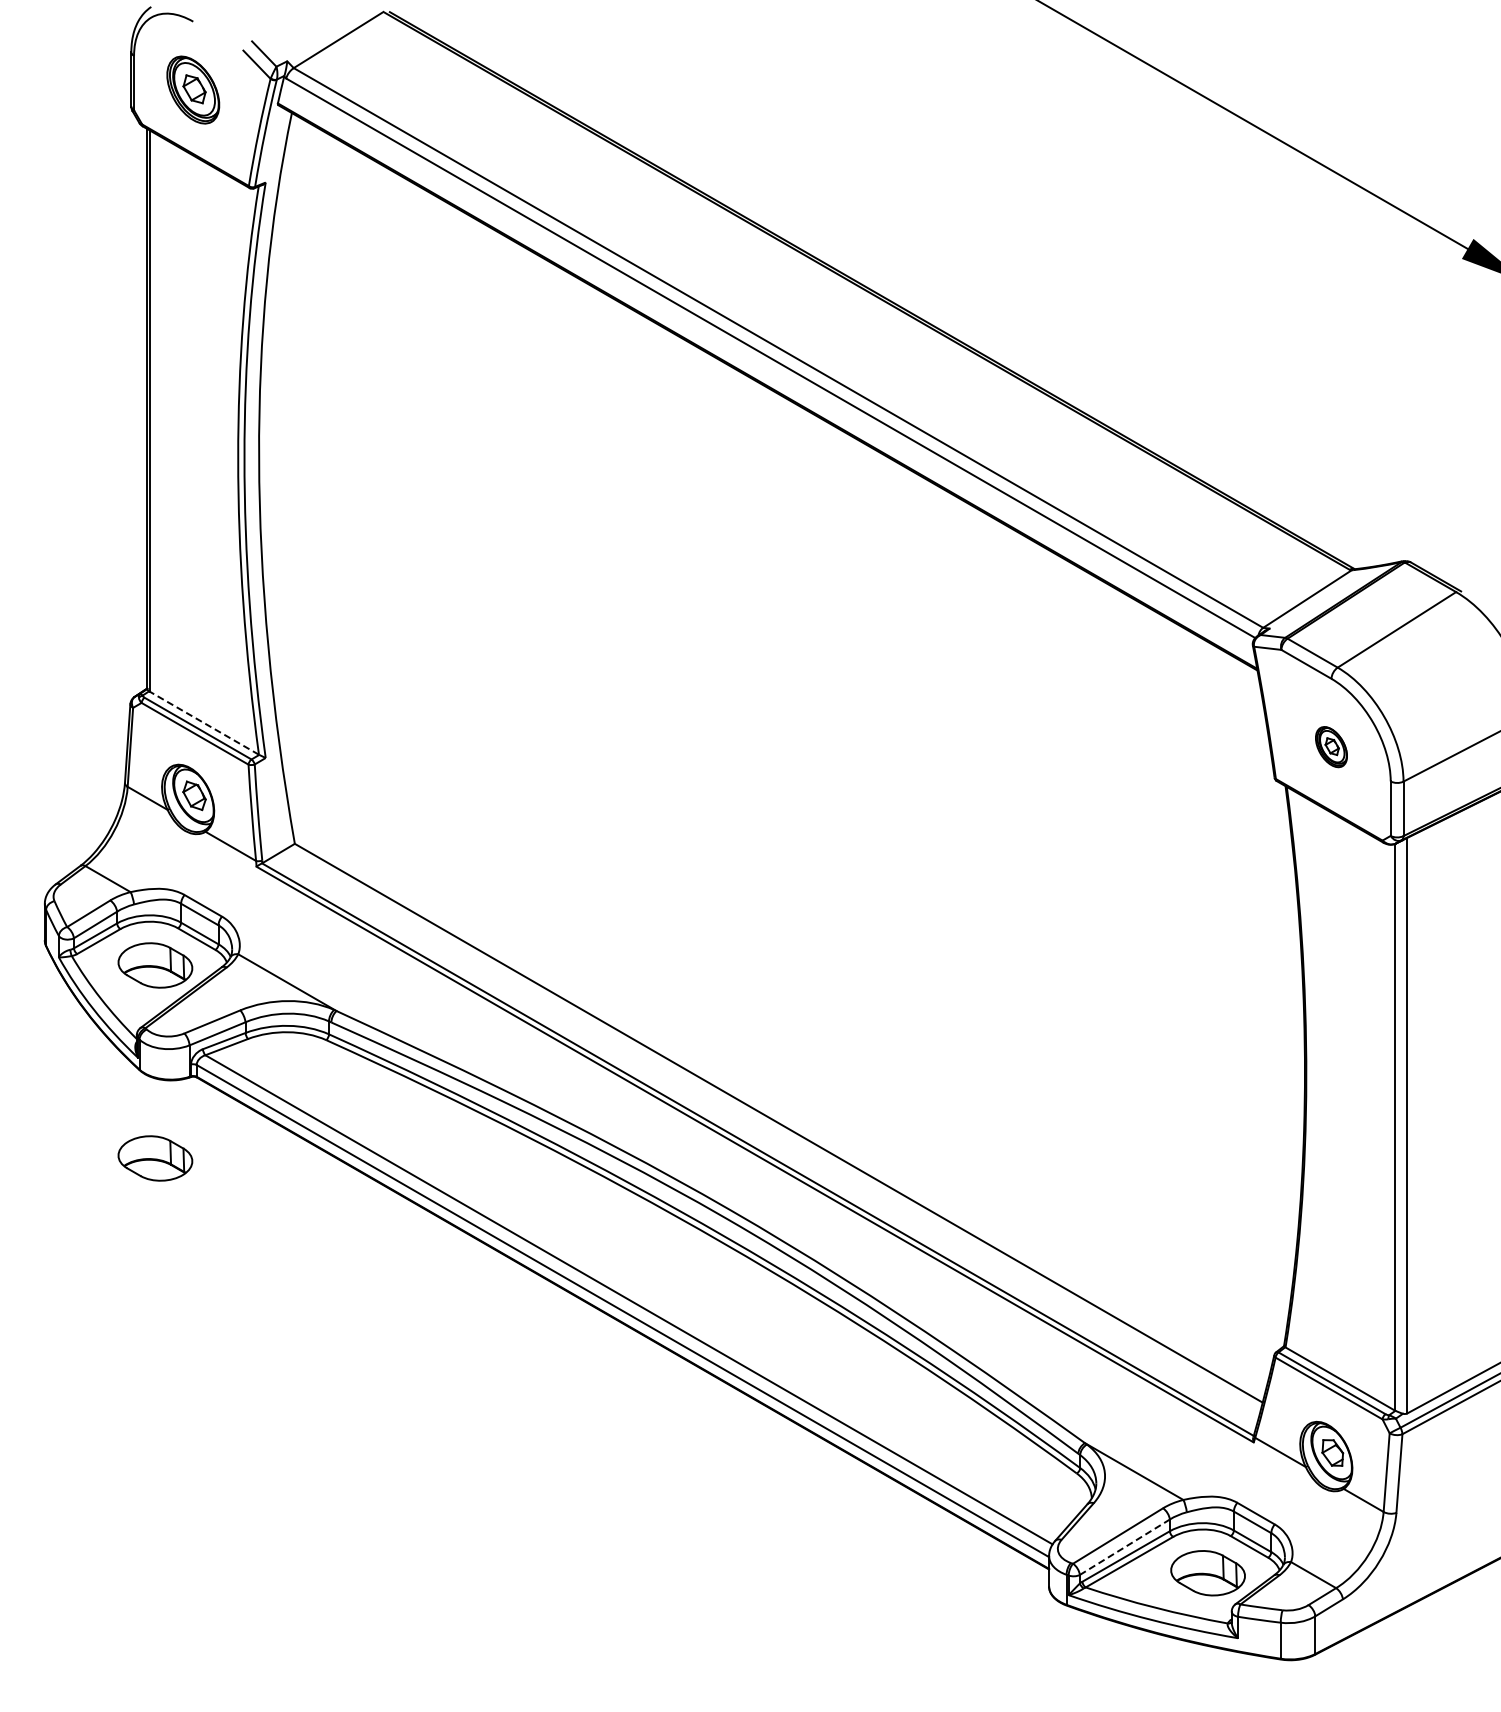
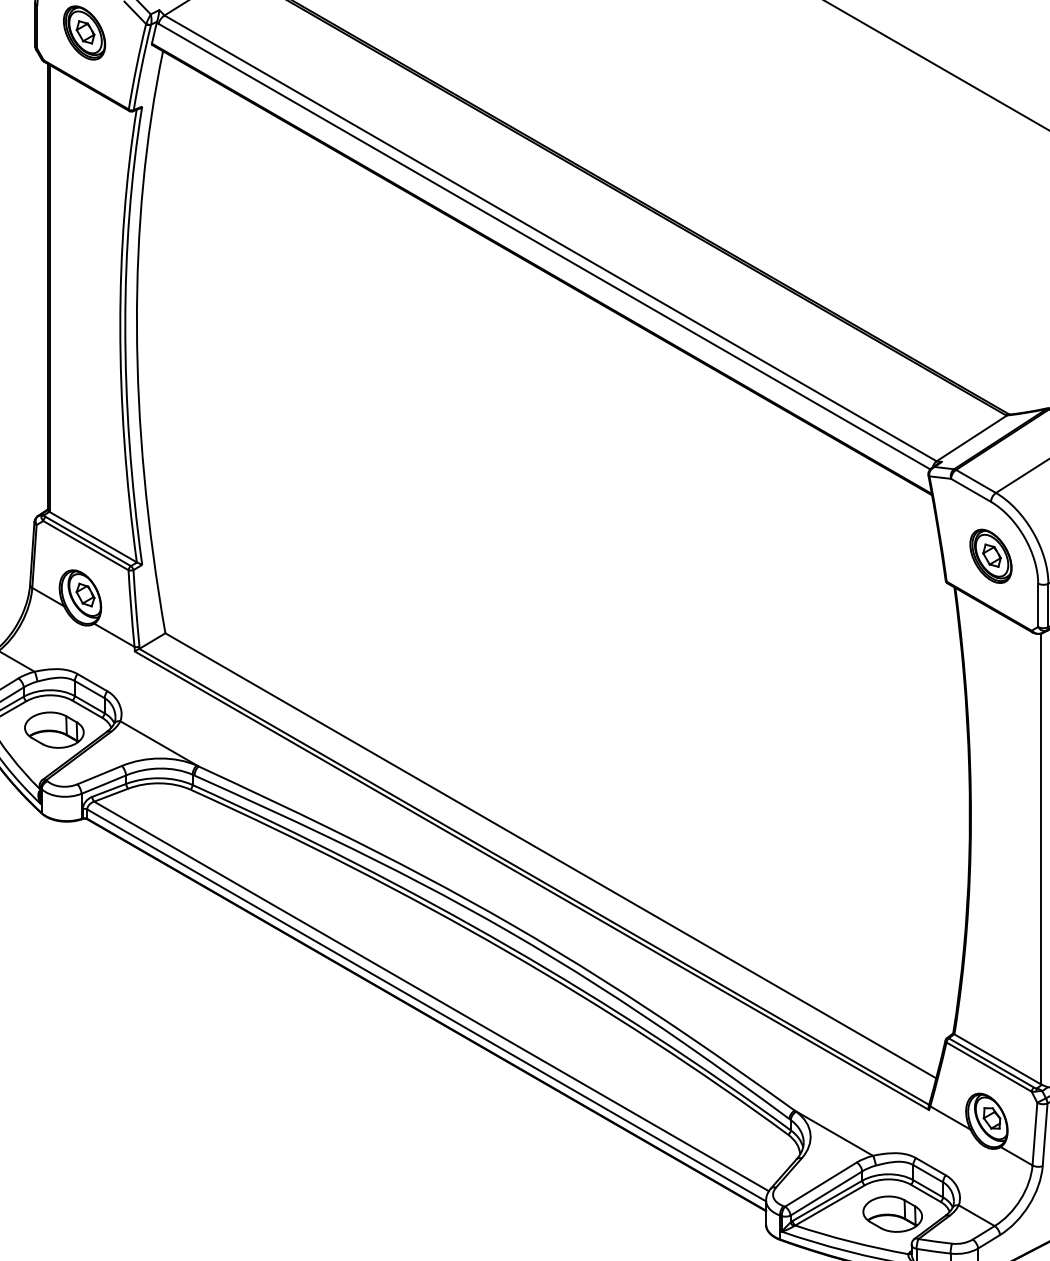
line: (204, 723) -> (93, 537), dashed -> solid
part: (1331, 746) -> (991, 555), size x1.67
part: (155, 1158) -> (54, 883), removed
line: (1124, 1547) -> (826, 1193), dashed -> solid

